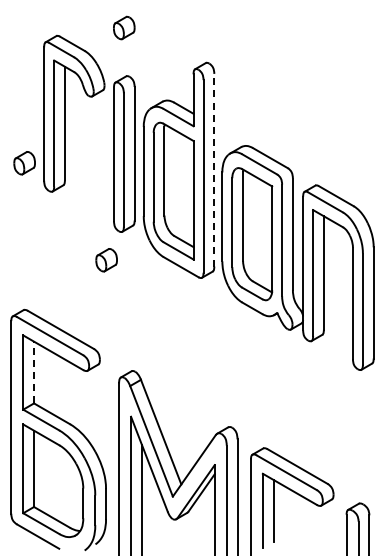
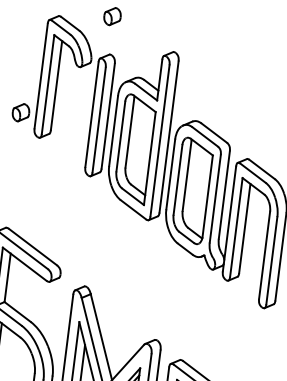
line: (214, 169) -> (169, 136), dashed -> solid
part: (106, 260) -> (75, 197), removed
line: (34, 372) -> (8, 277), dashed -> solid

